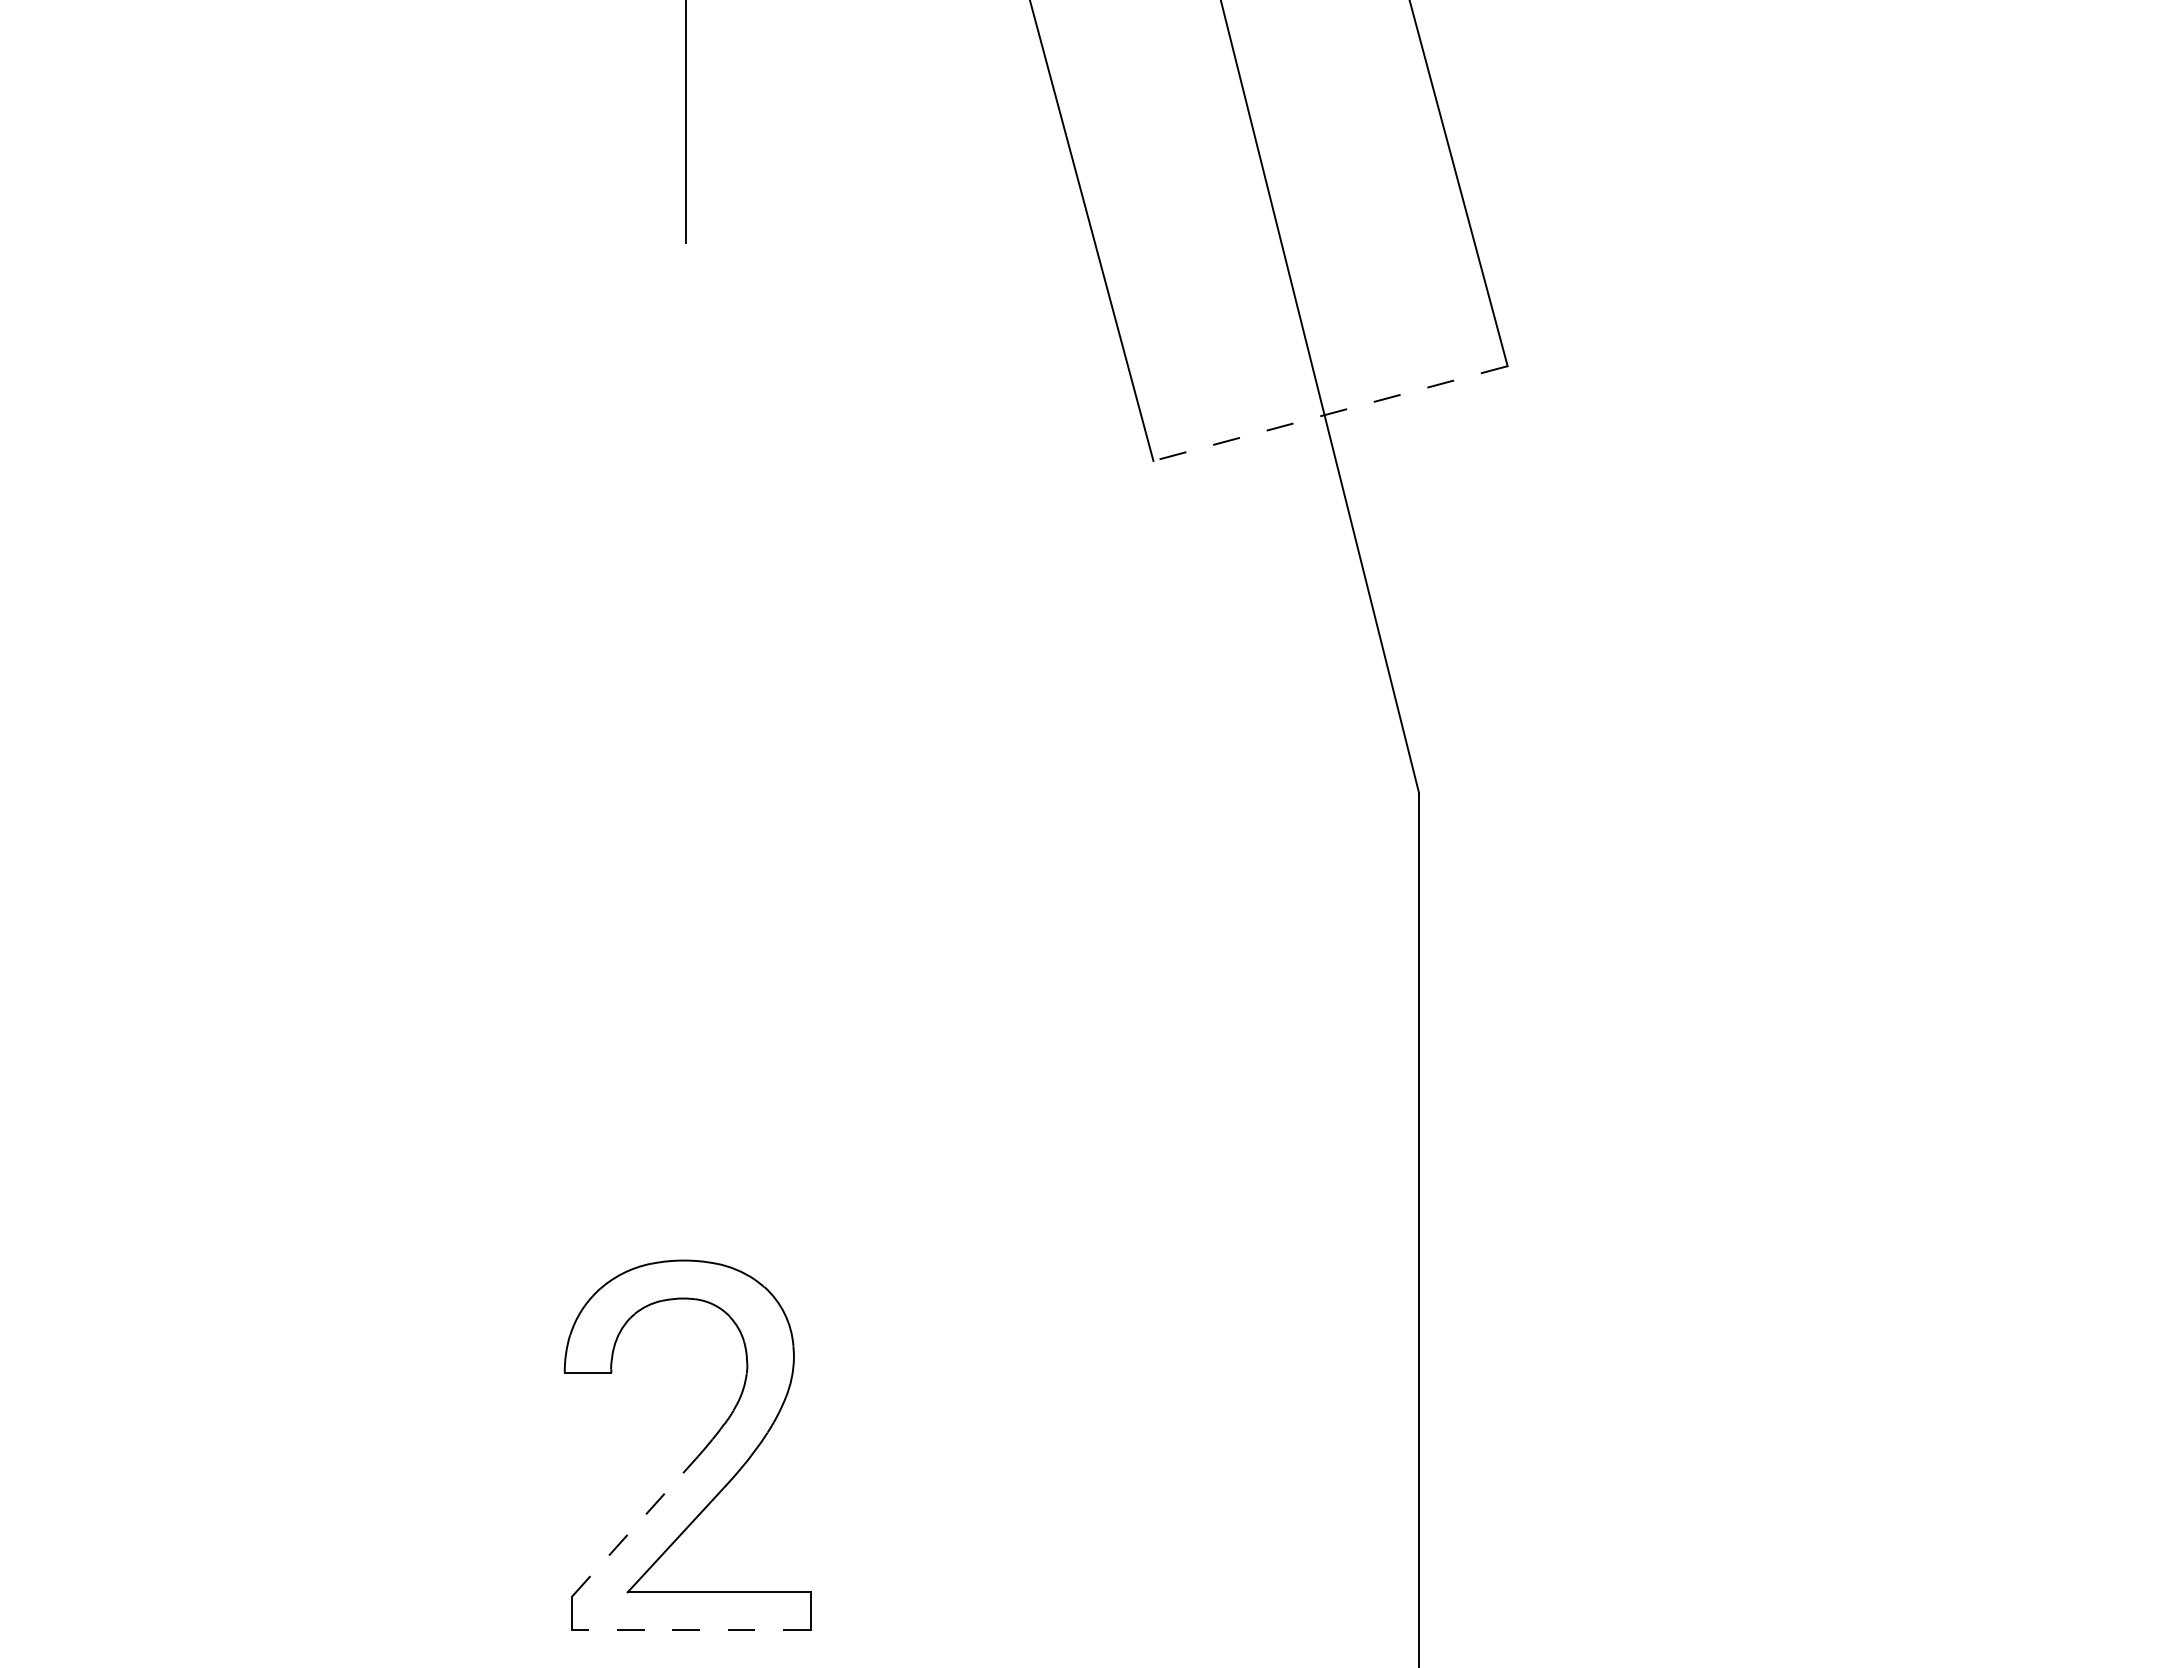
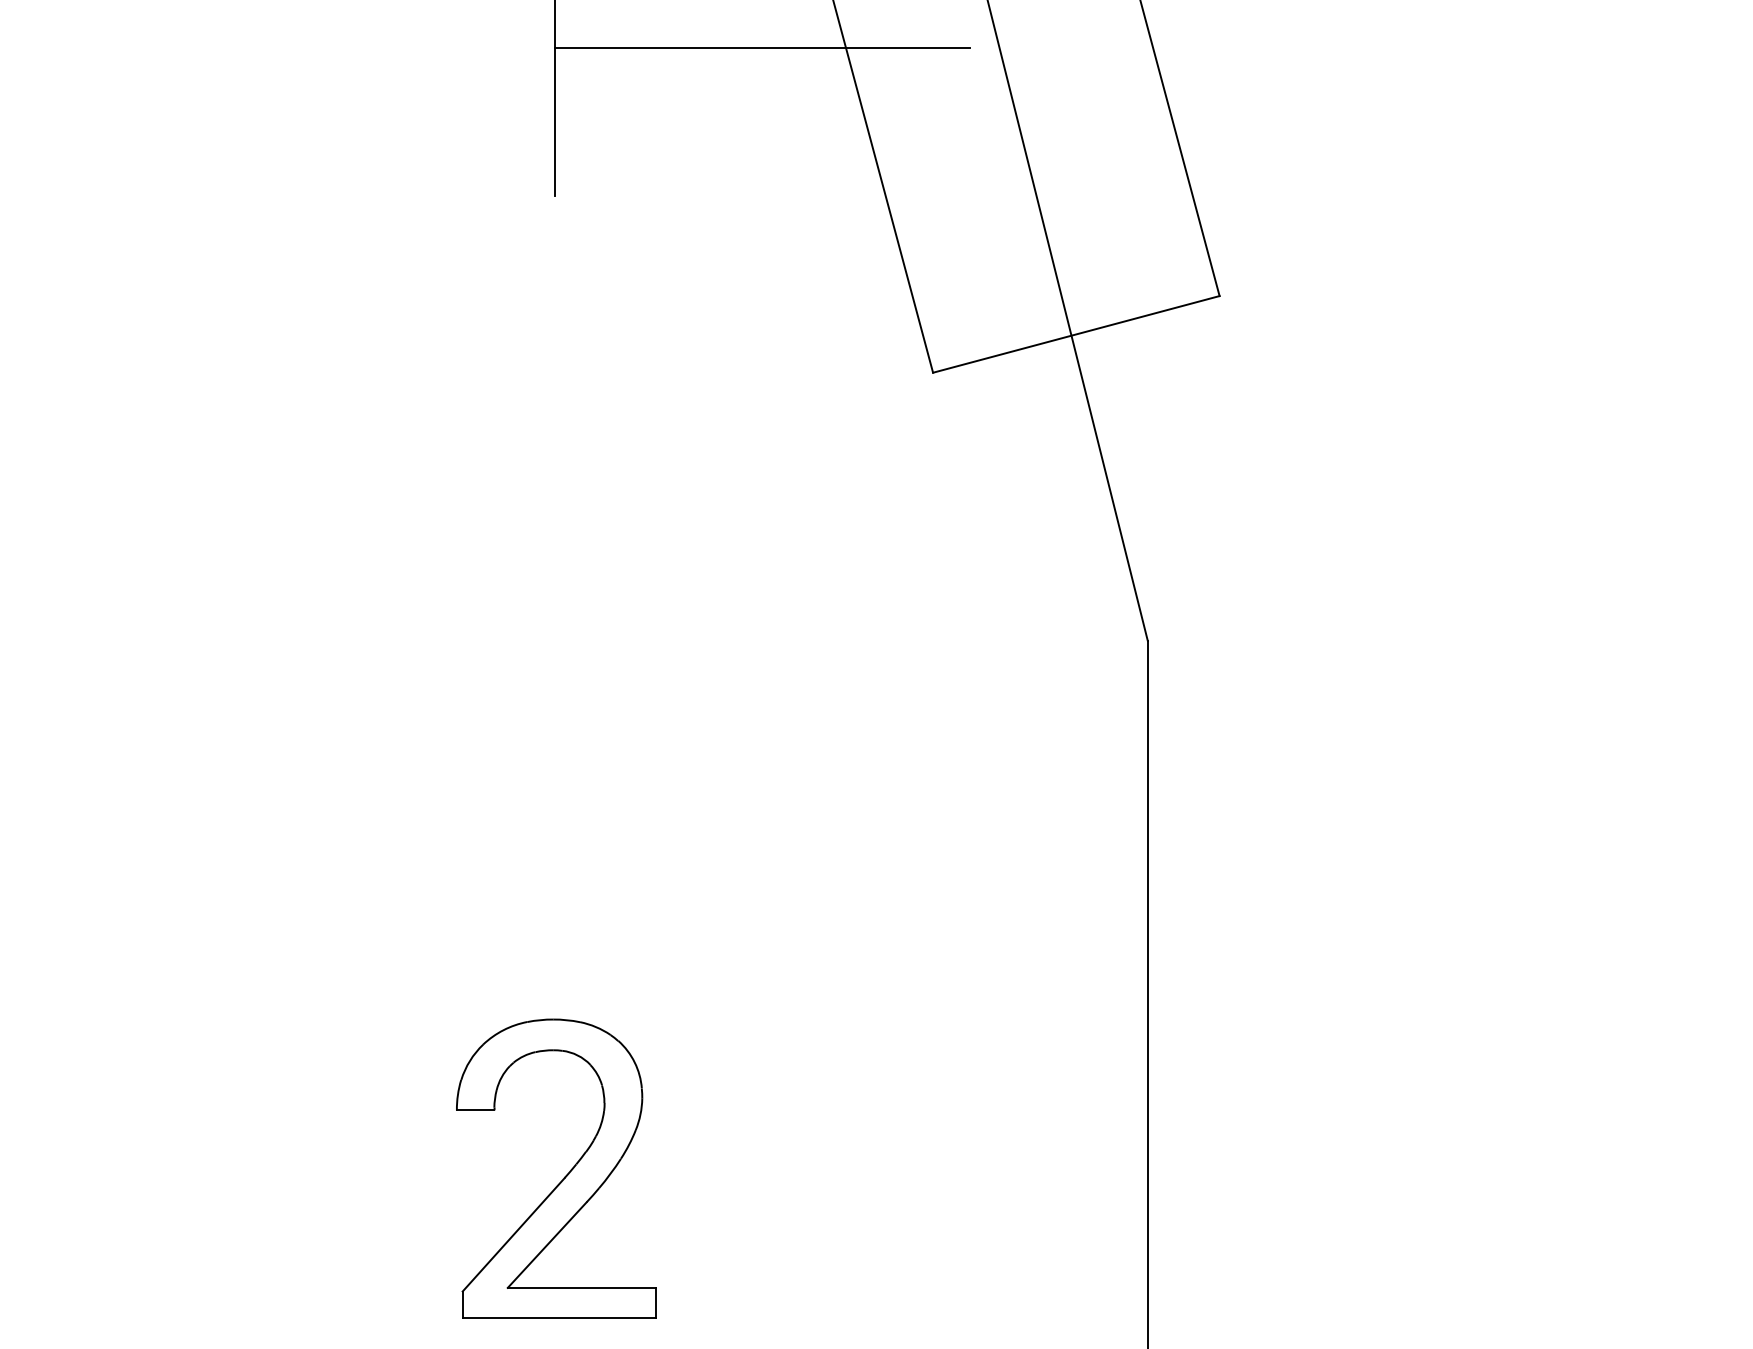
line: (941, 59) -> (761, 48), added
line: (1330, 413) -> (1076, 334), dashed -> solid
line: (635, 1526) -> (514, 1234), dashed -> solid
line: (690, 1630) -> (558, 1318), dashed -> solid

